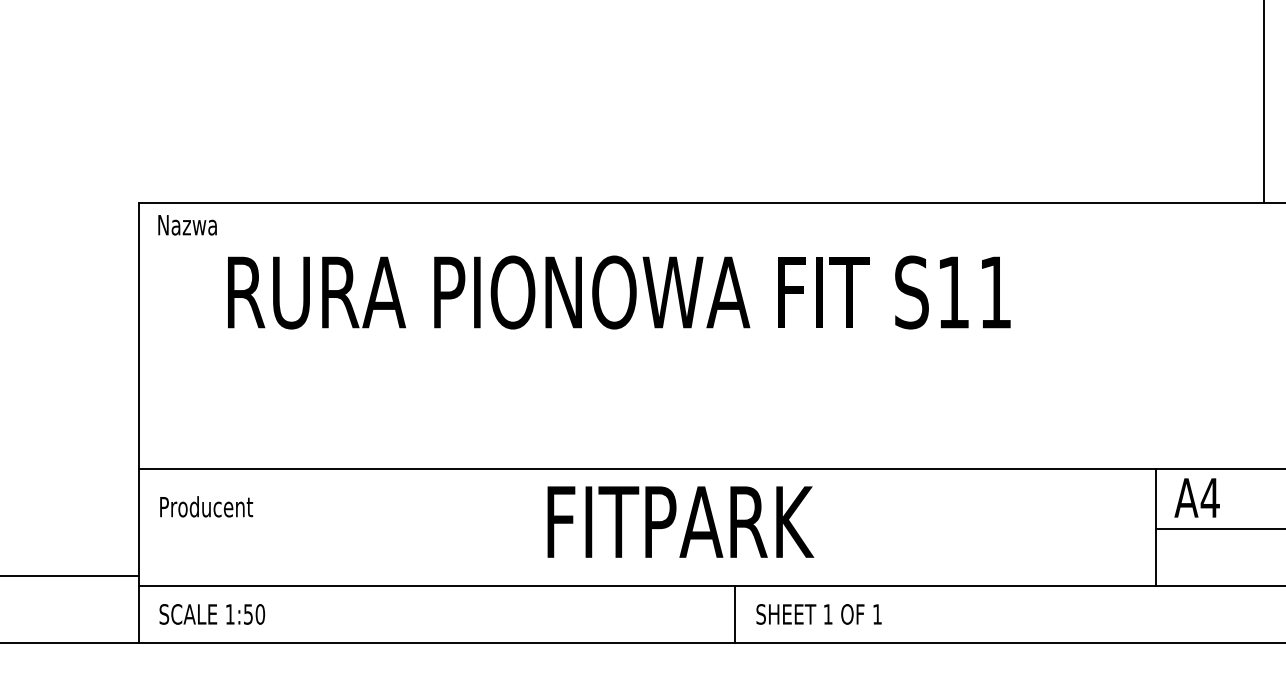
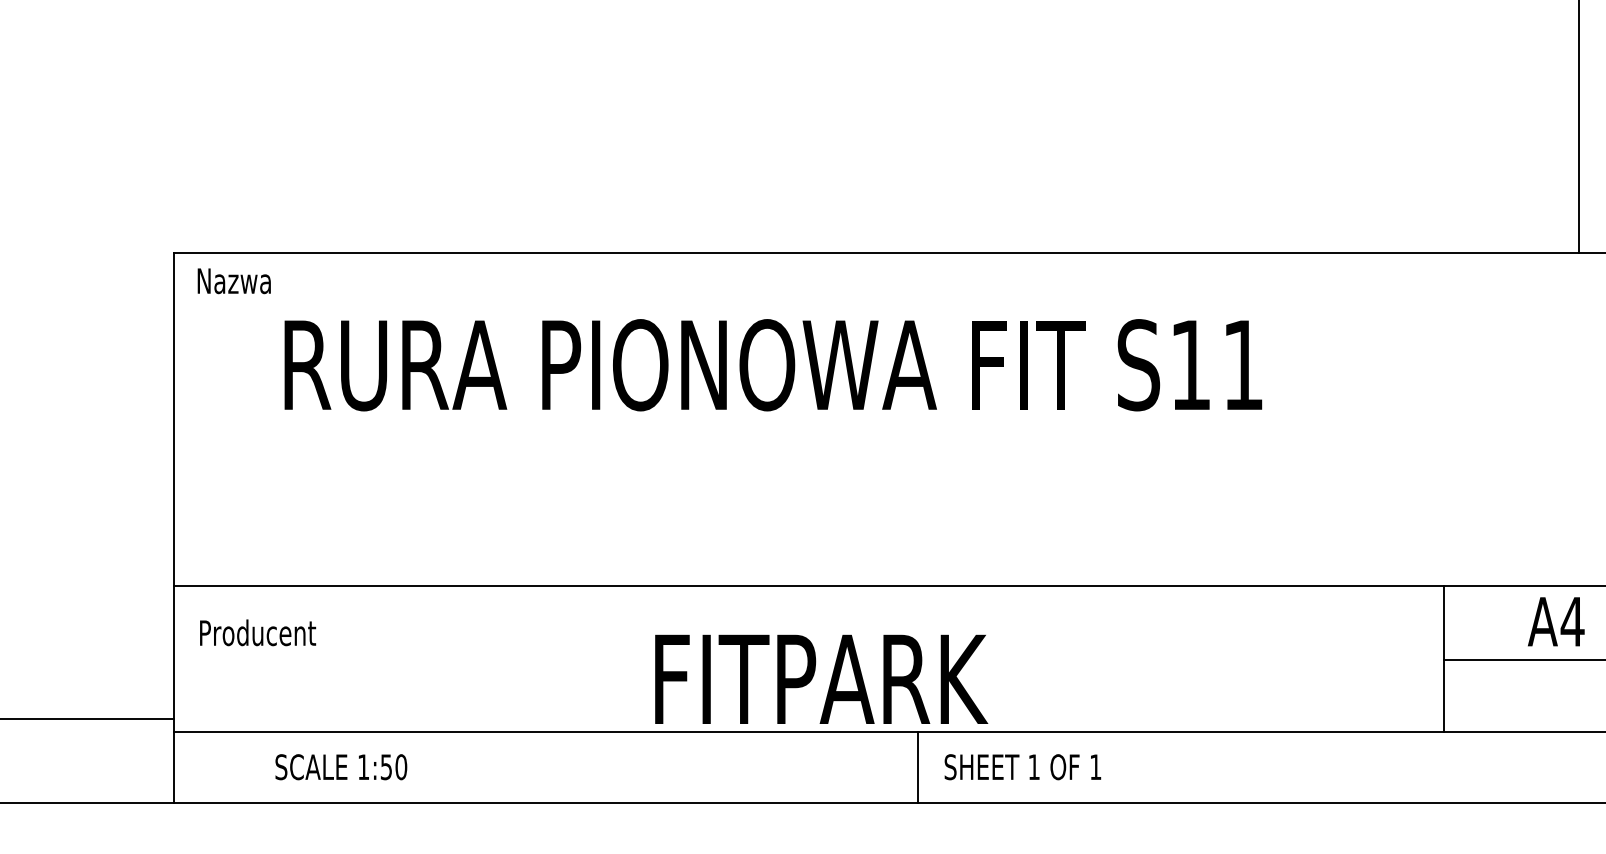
text: (1196, 497) -> (1555, 621), moved
text: (680, 521) -> (821, 678), moved
text: (211, 614) -> (340, 767), moved

